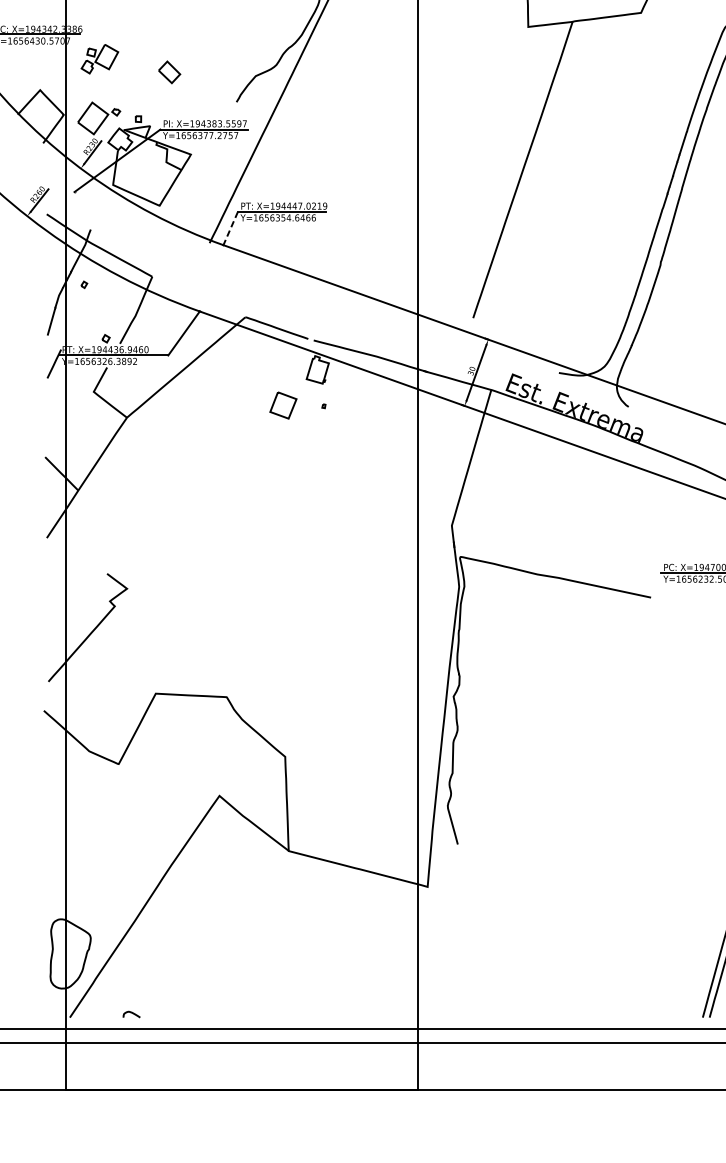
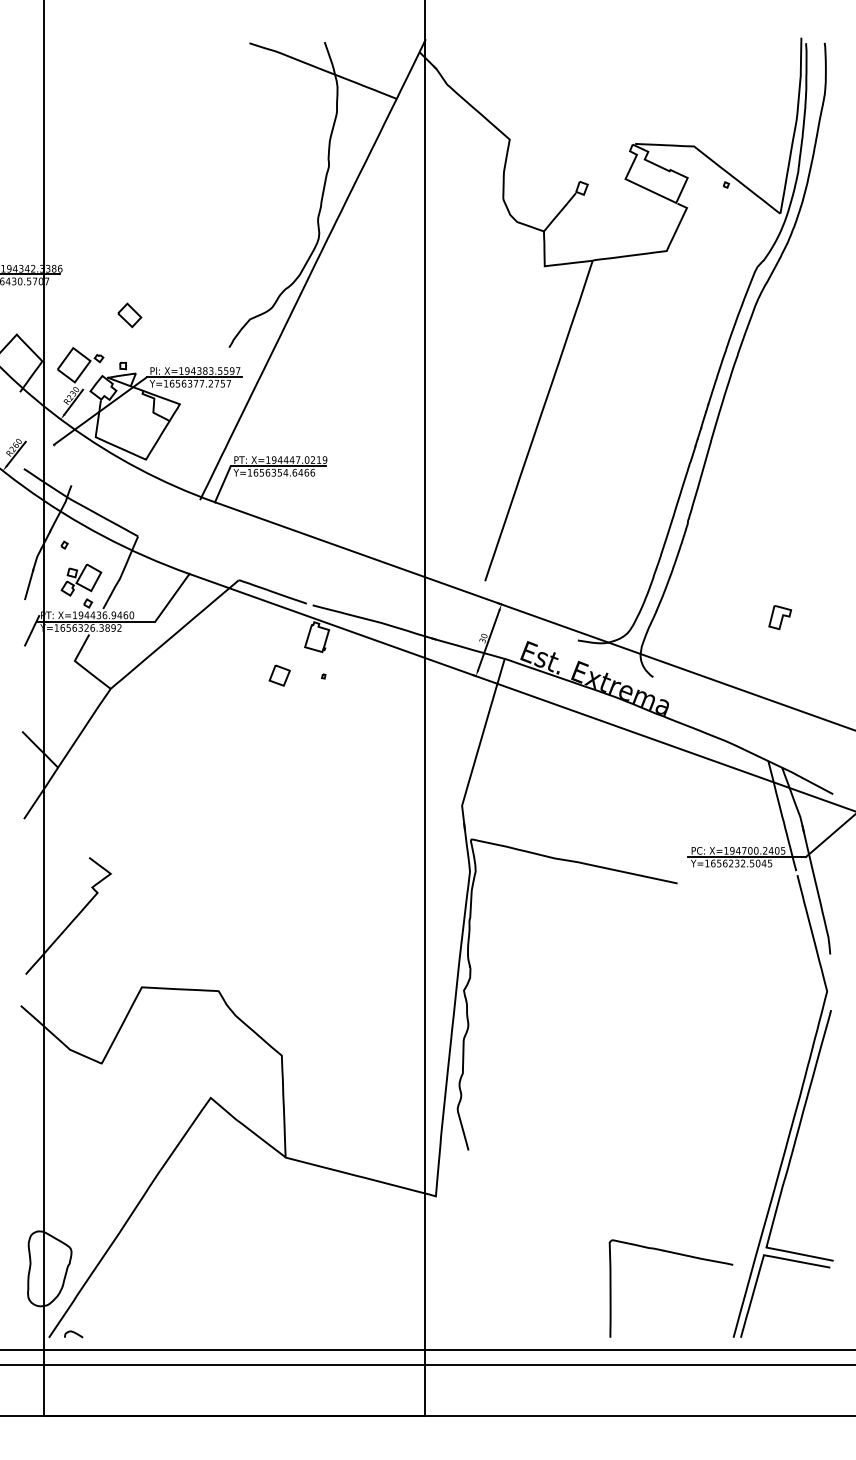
part: (99, 58) -> (81, 579), moved
part: (169, 72) -> (129, 315), moved
line: (230, 228) -> (222, 484), dashed -> solid
part: (283, 405) -> (279, 675), size x0.71
curve: (649, 940) -> (675, 1254), added
curve: (131, 1013) -> (73, 1333), moved

